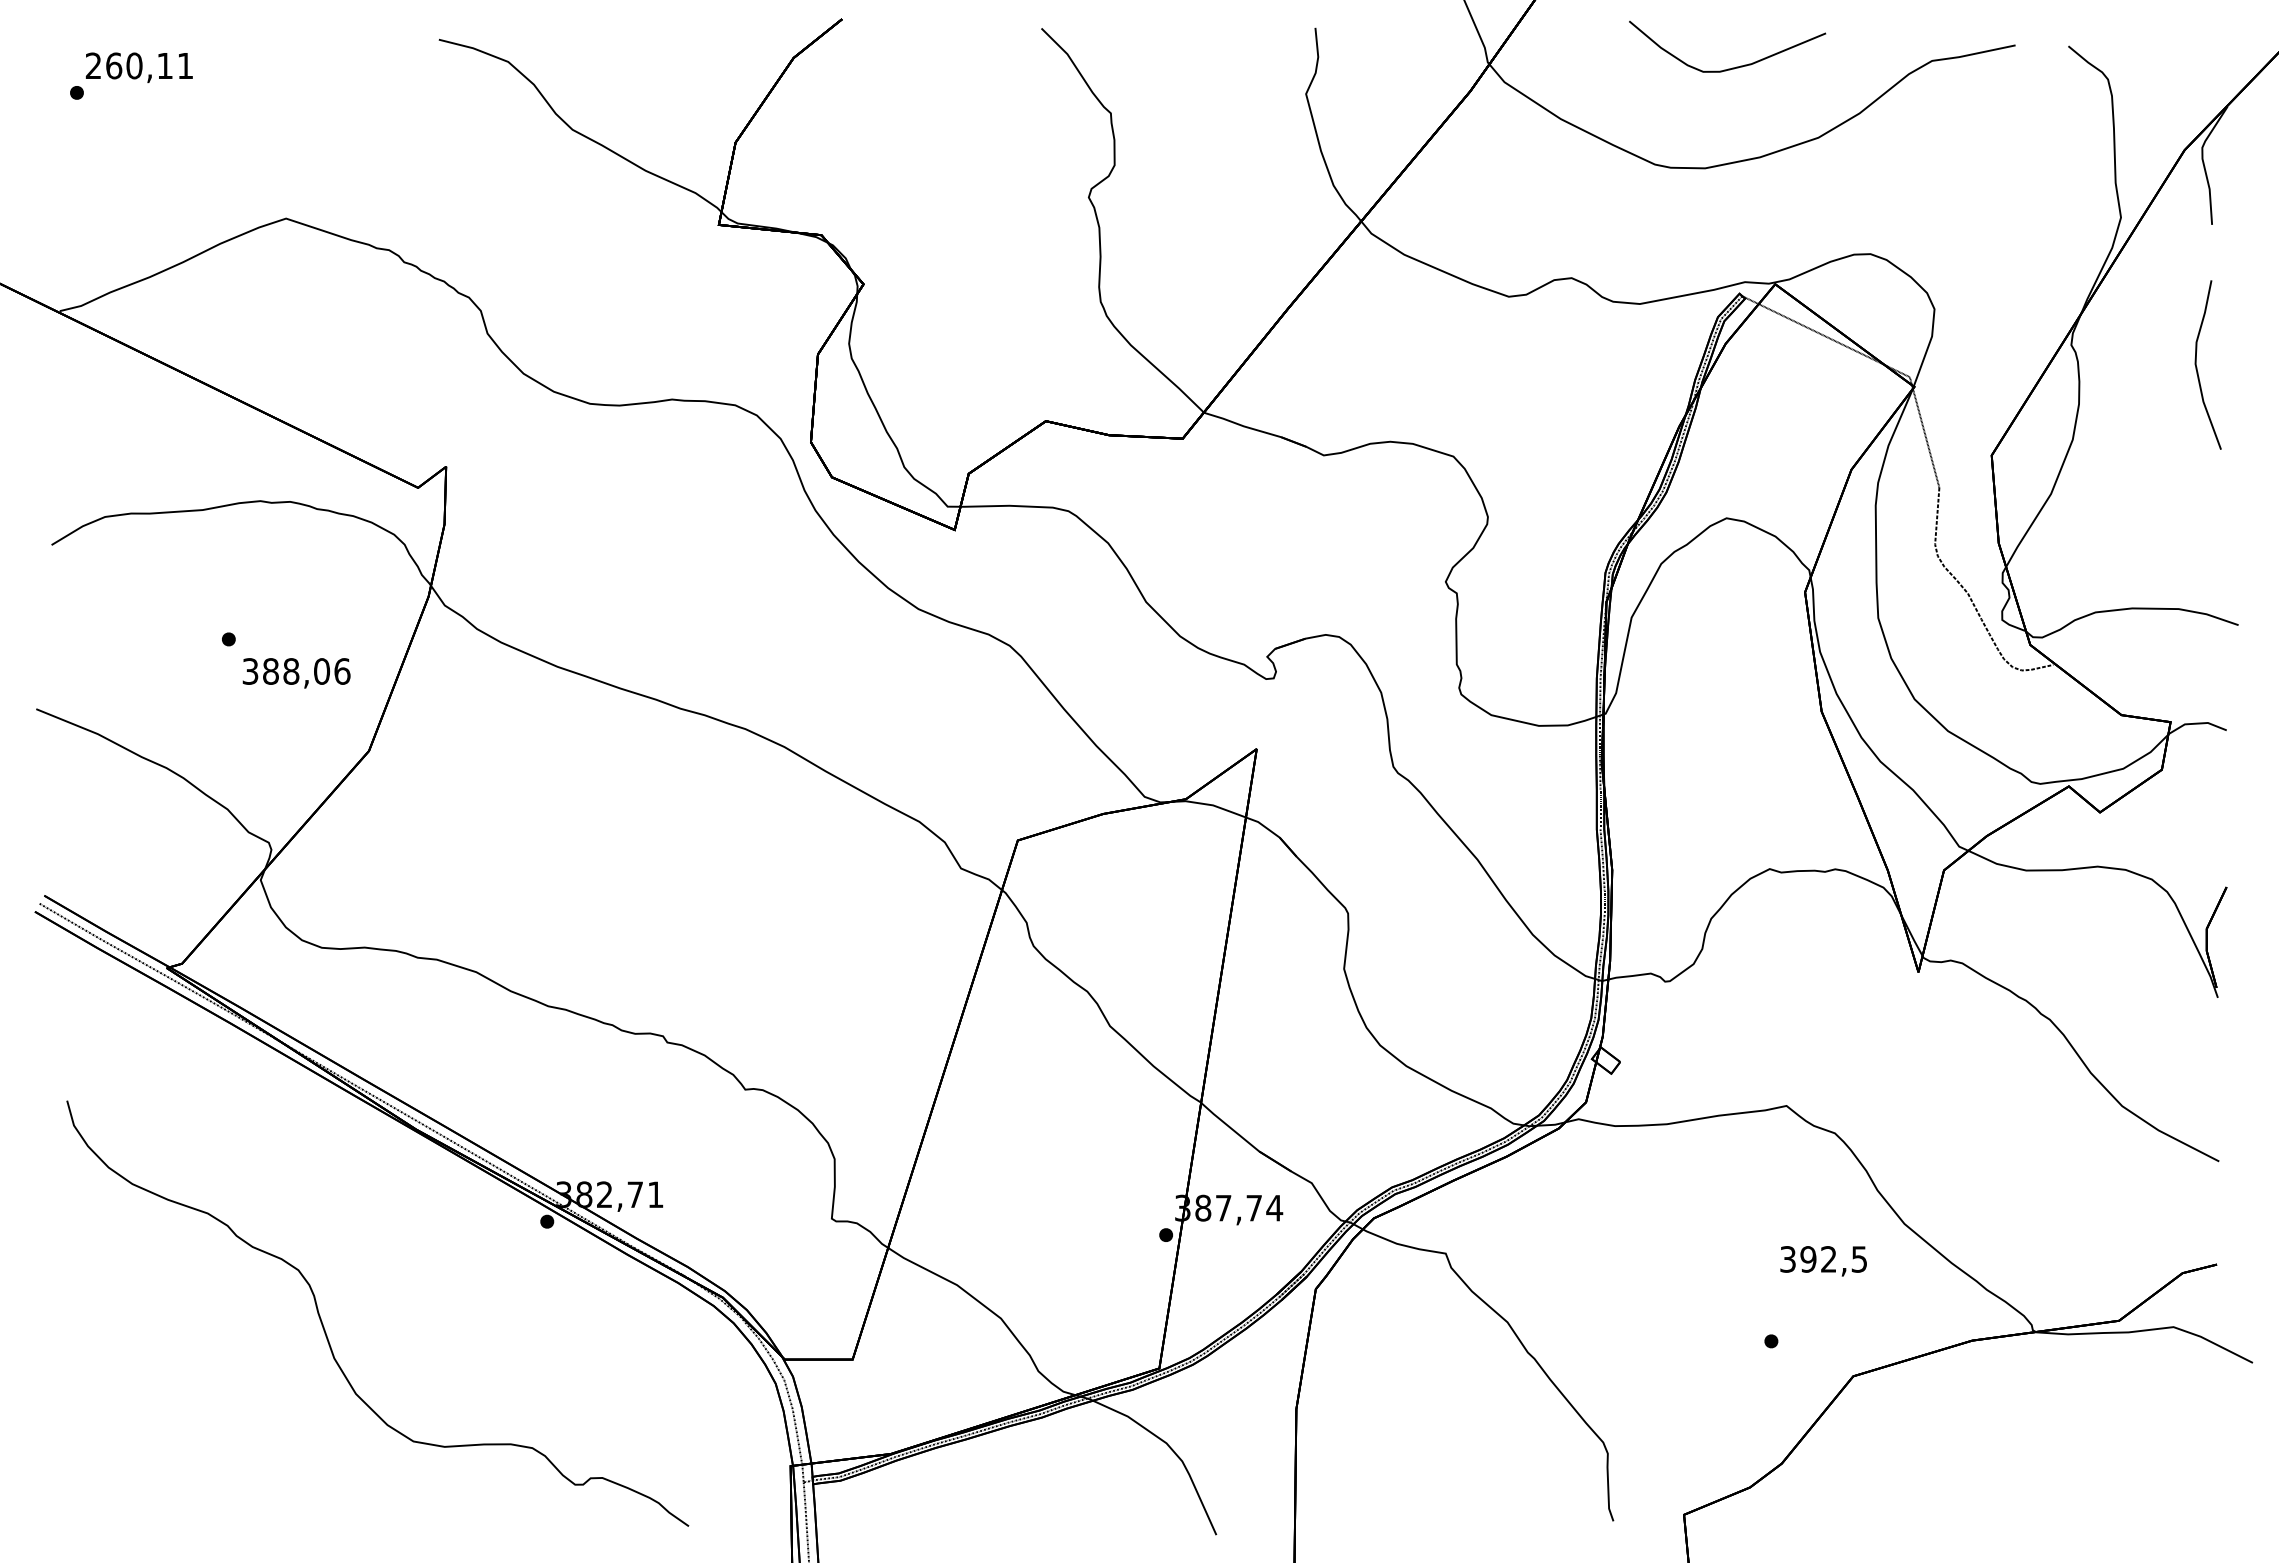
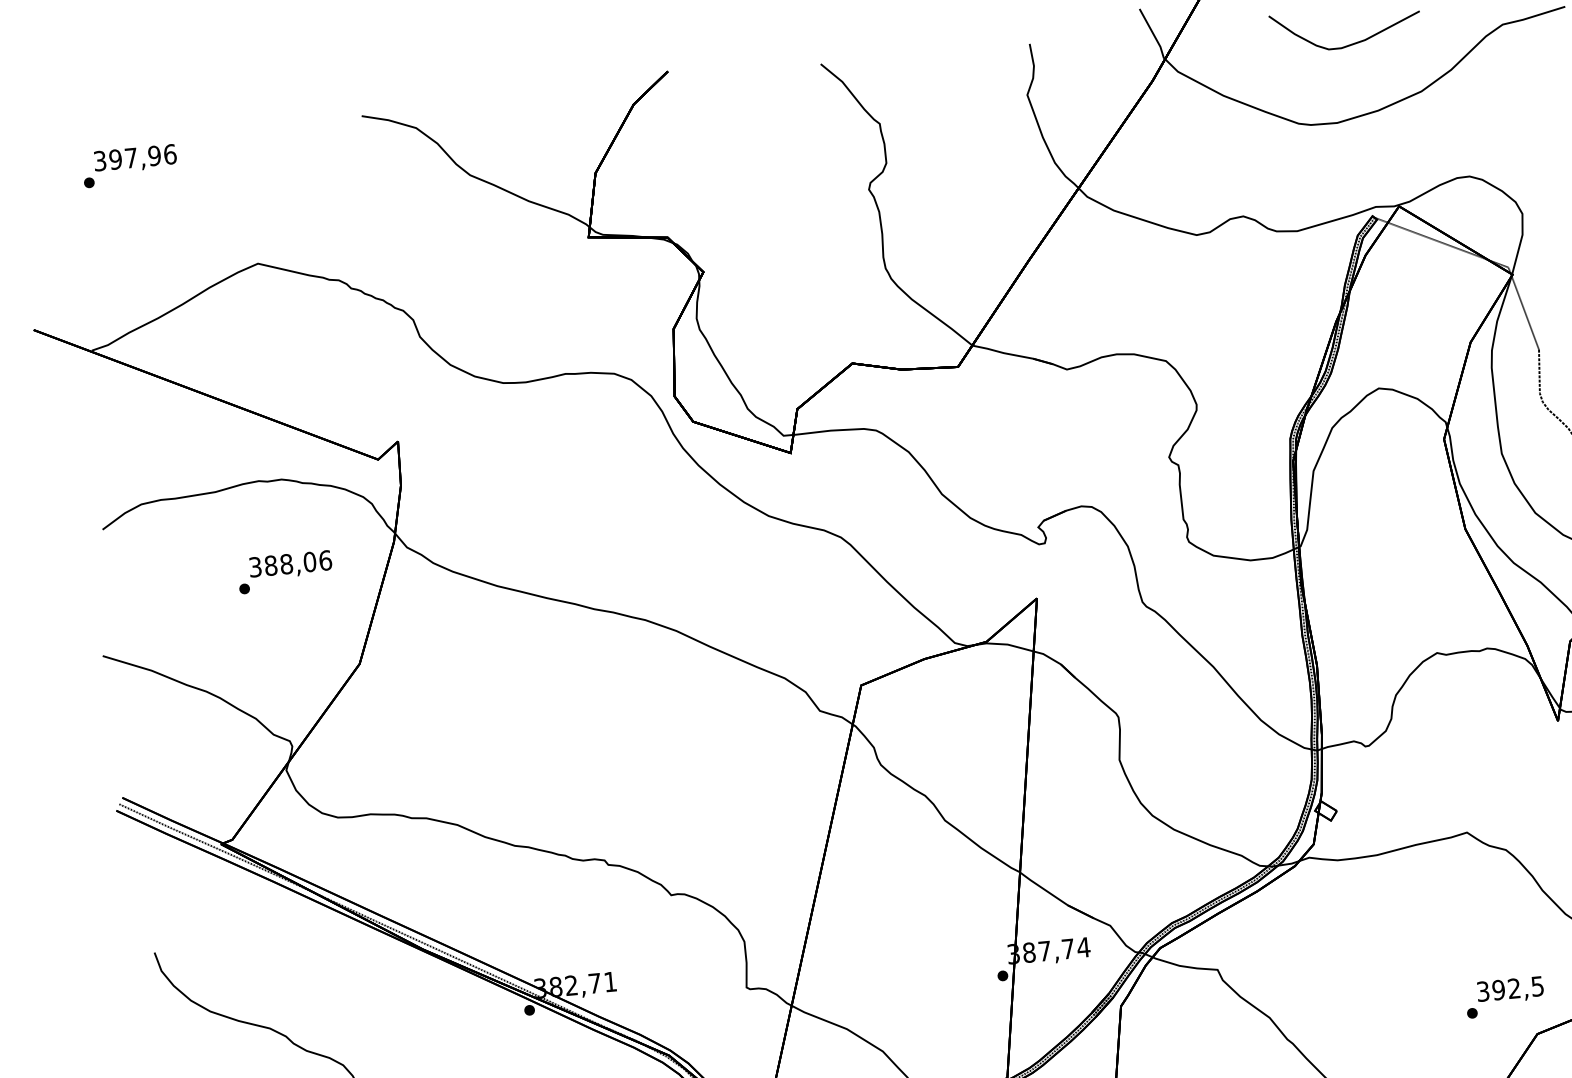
text: (139, 65) -> (135, 157), 260,11 -> 397,96
text: (296, 673) -> (290, 565), moved
text: (1823, 1261) -> (1510, 990), moved

